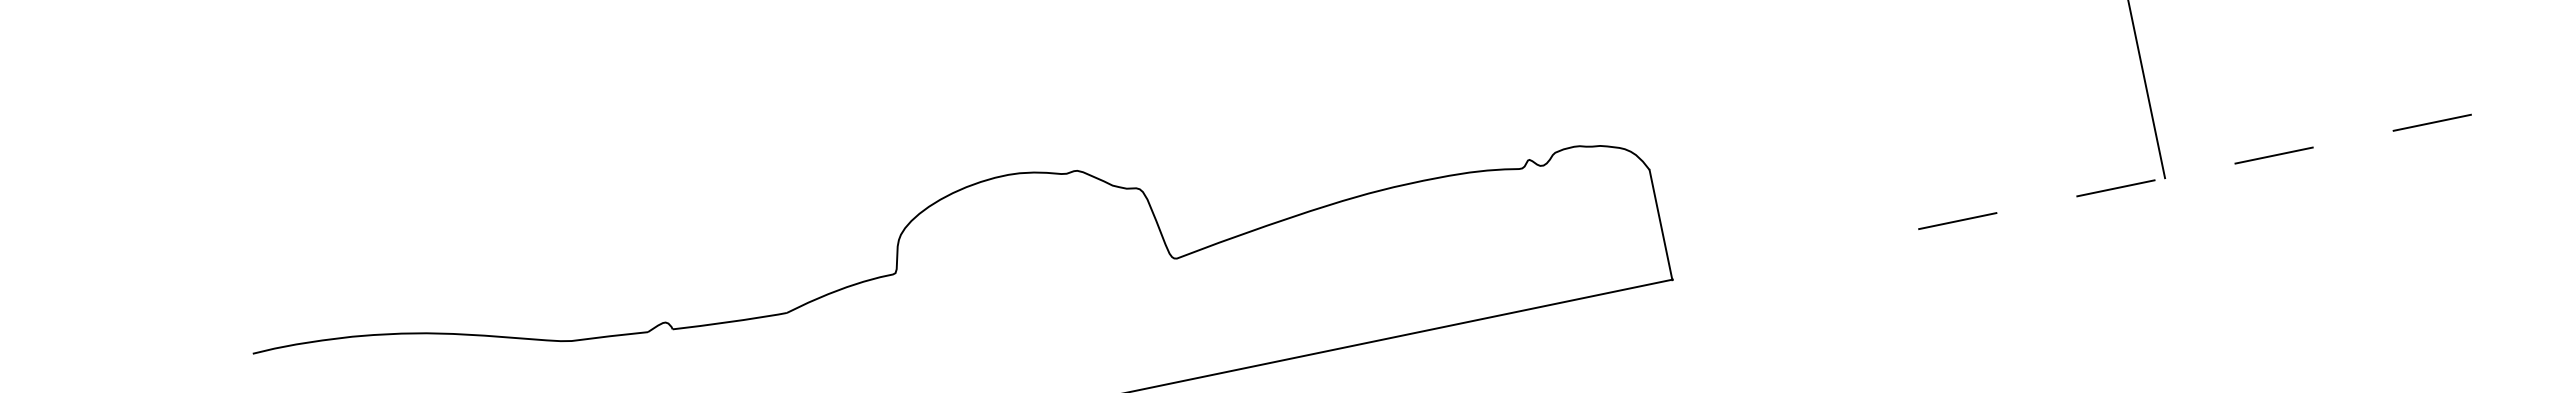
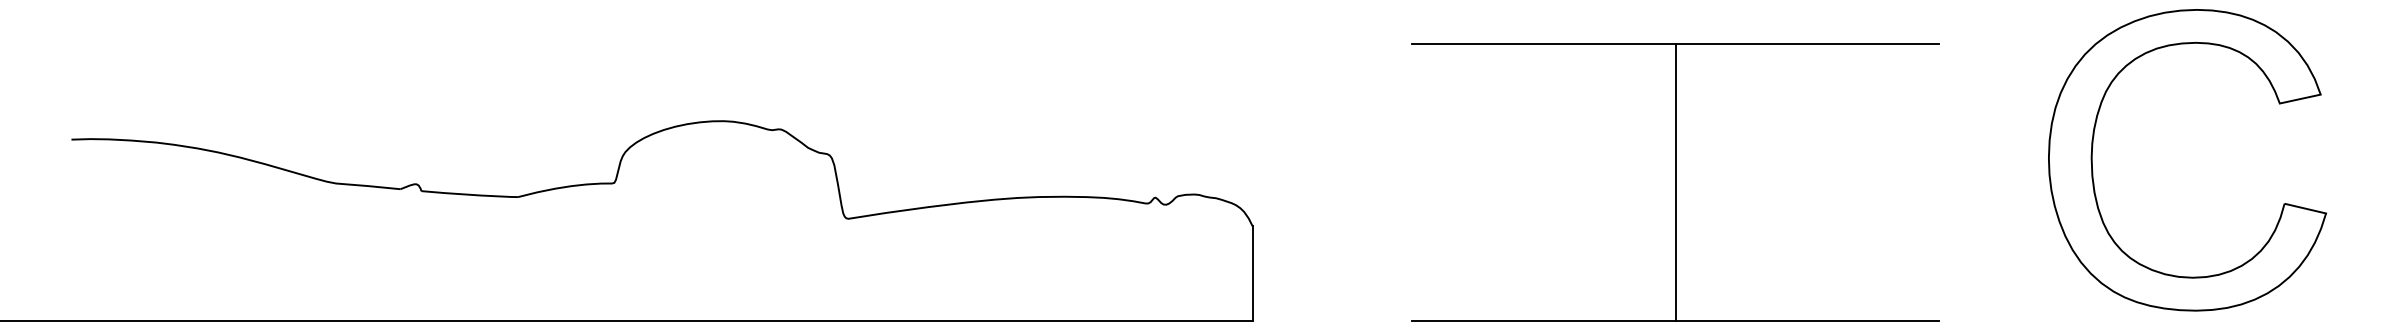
line: (2164, 178) -> (1675, 321), dashed -> solid

